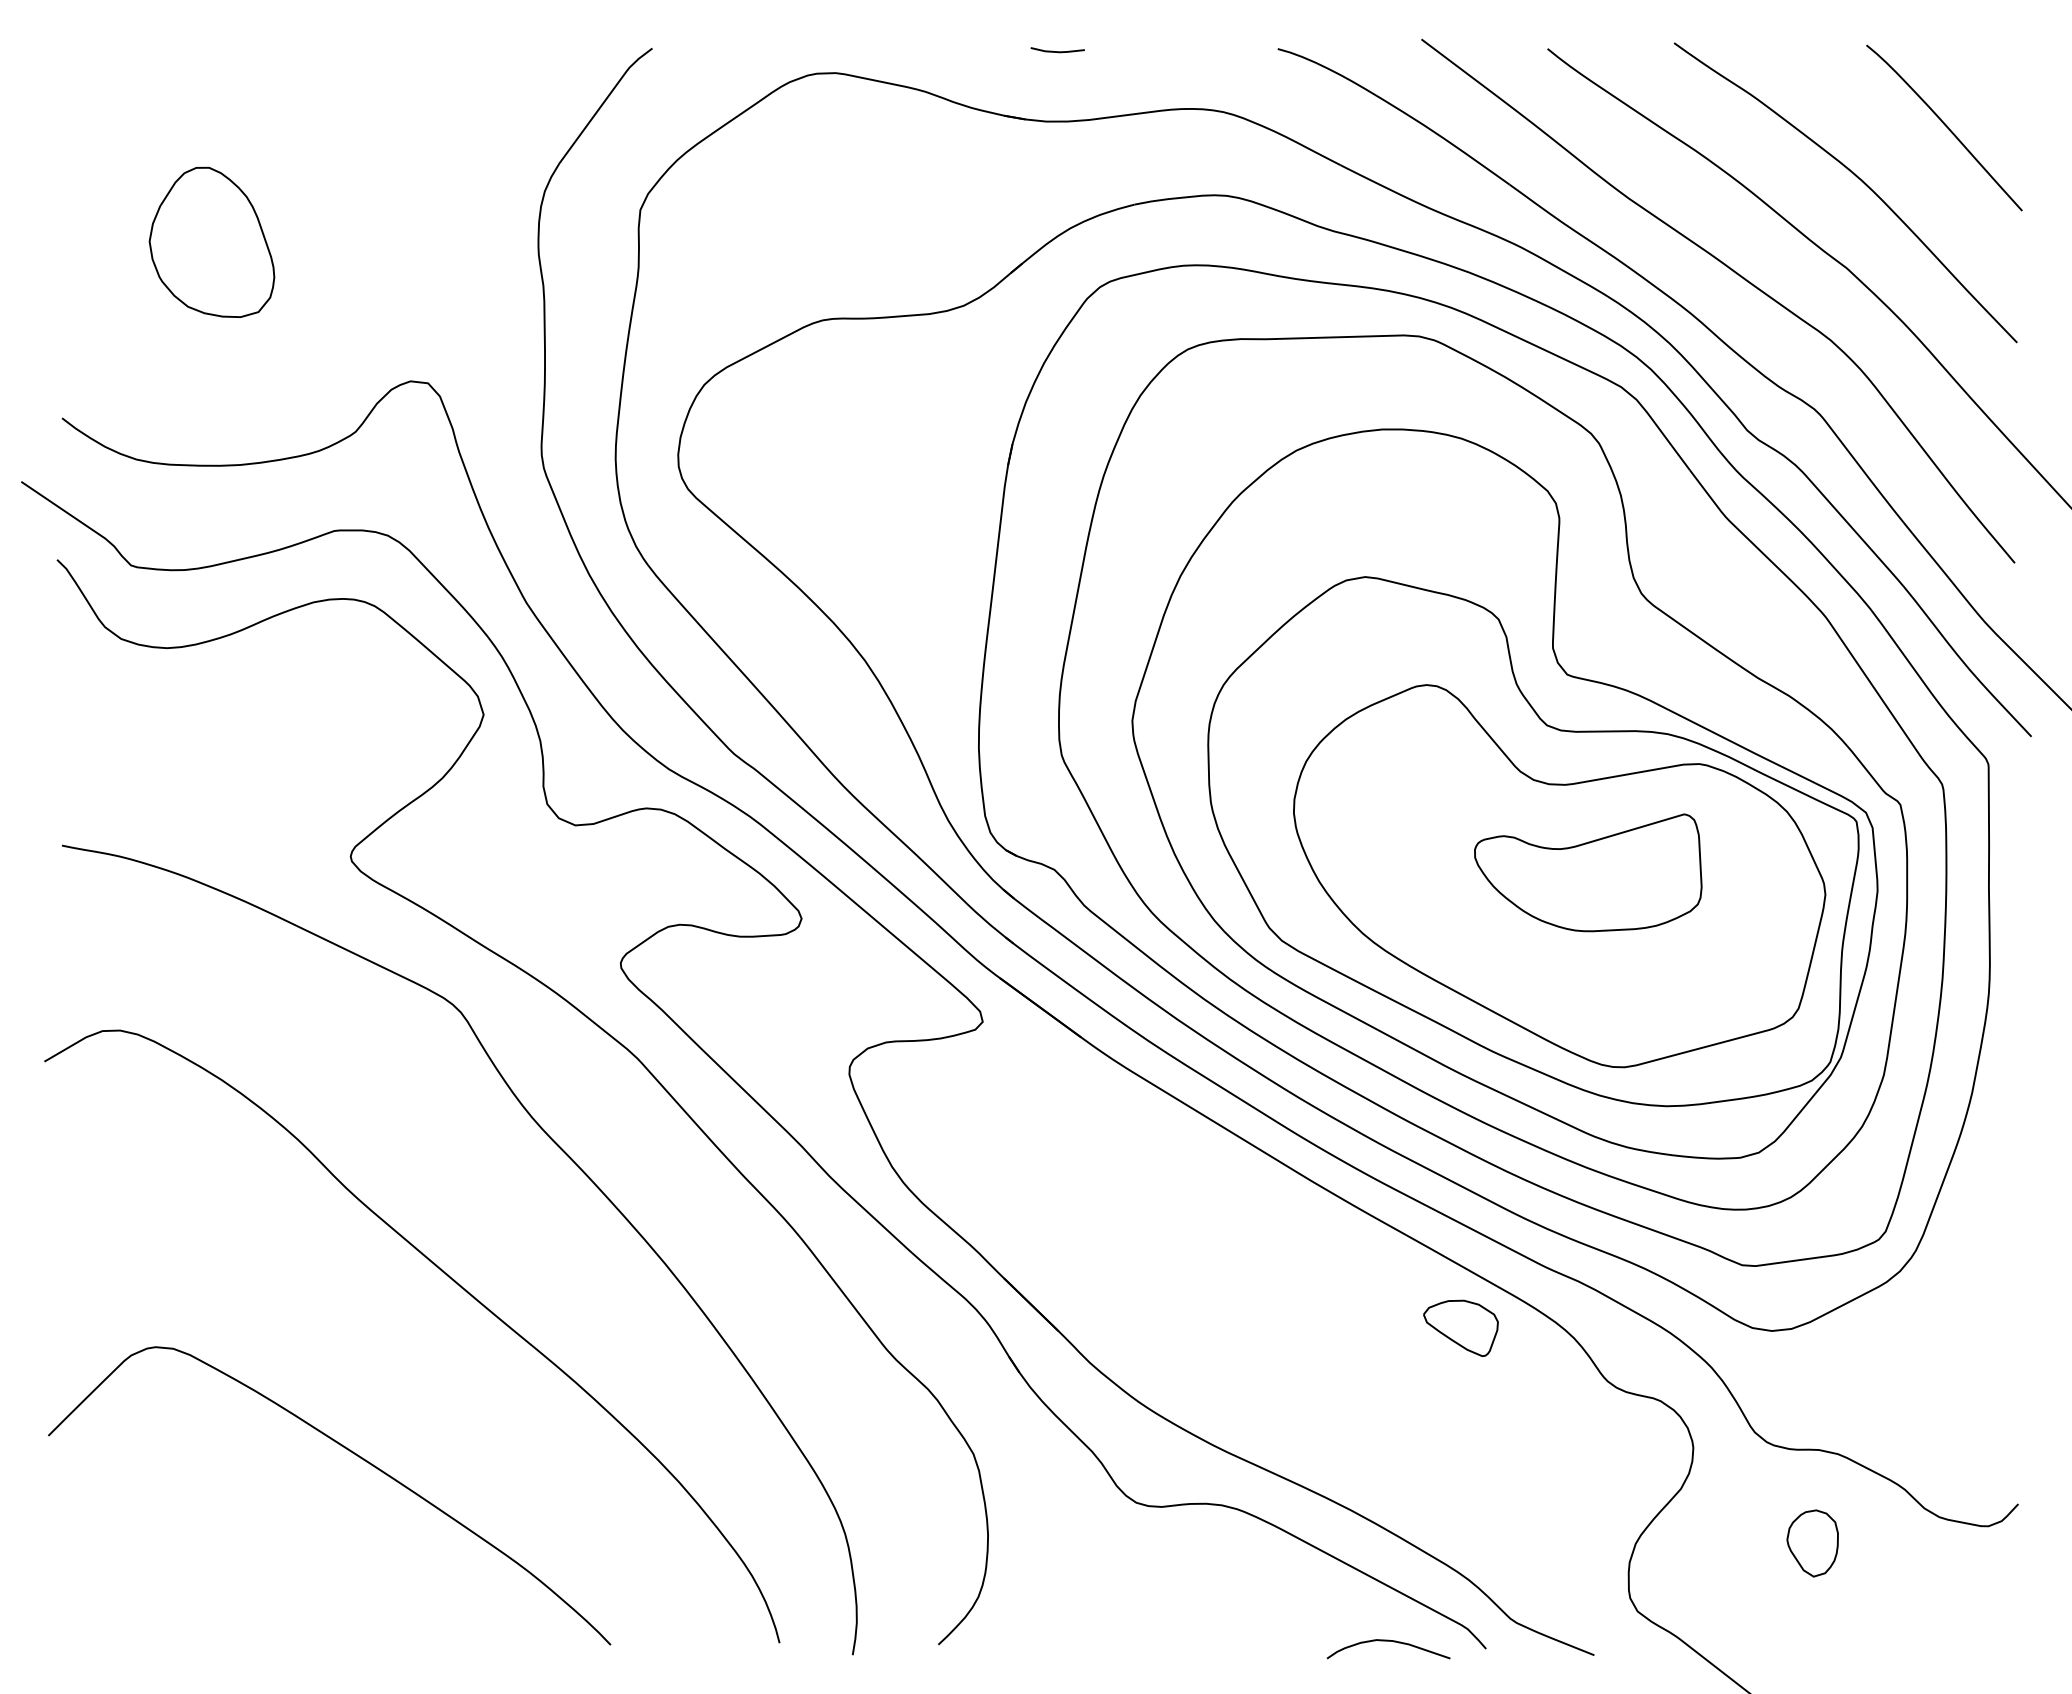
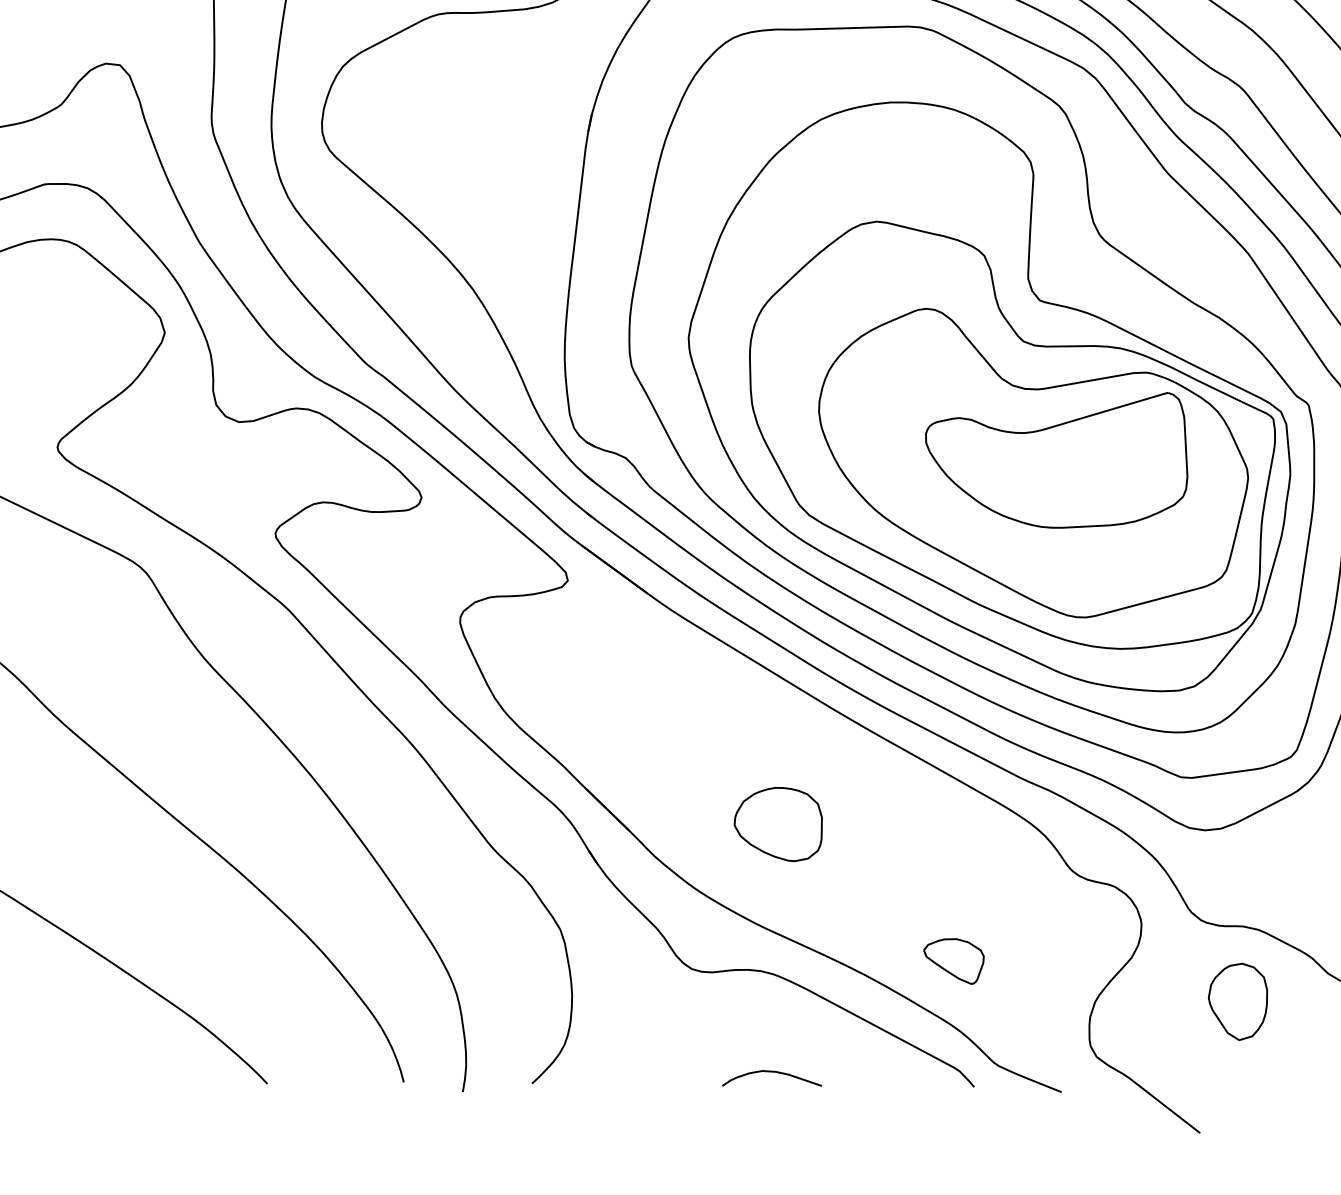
part: (1588, 872) -> (1056, 460), size x1.43
part: (1243, 1323) -> (778, 824), added
part: (1460, 1328) -> (953, 961), moved
part: (1812, 1543) -> (1237, 1001), size x1.43
curve: (1388, 1641) -> (771, 1072), moved

